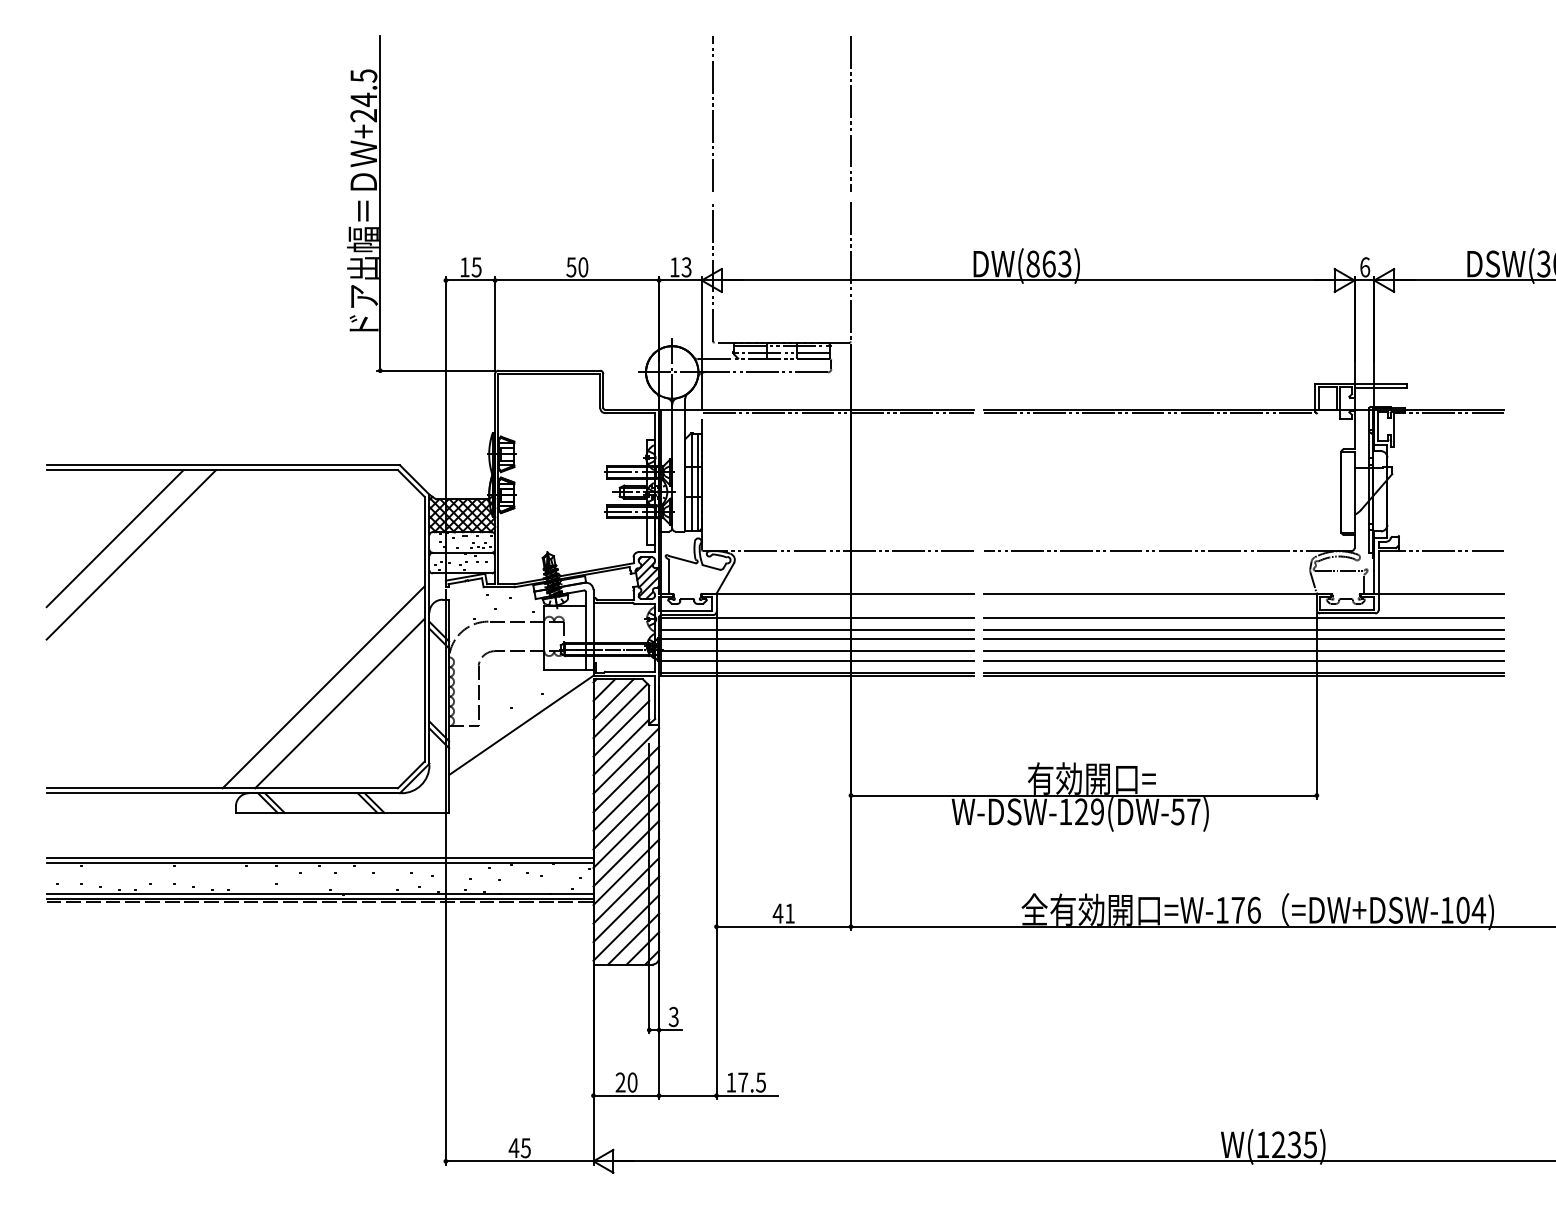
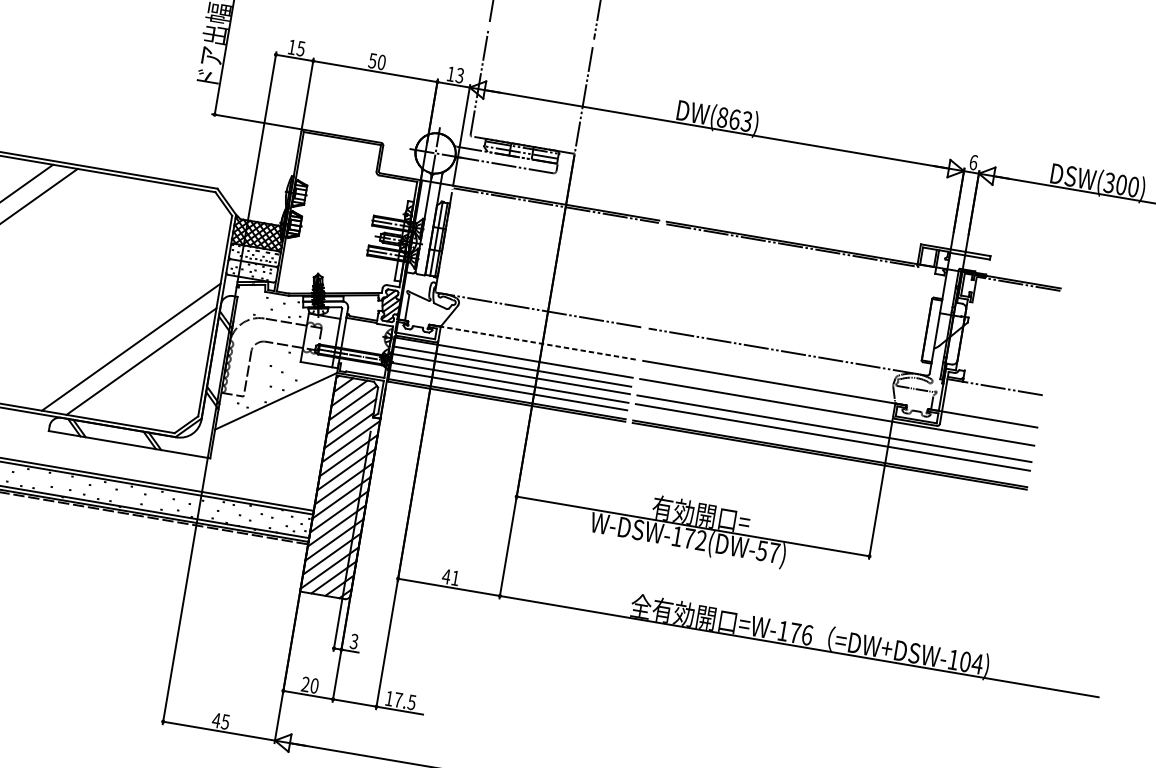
line: (837, 593) -> (532, 341), solid -> dashed
line: (1243, 629) -> (835, 421), removed
line: (1243, 660) -> (831, 444), removed
text: (1089, 811) -> (695, 539), W-DSW-129(DW-57) -> W-DSW-172(DW-57)

